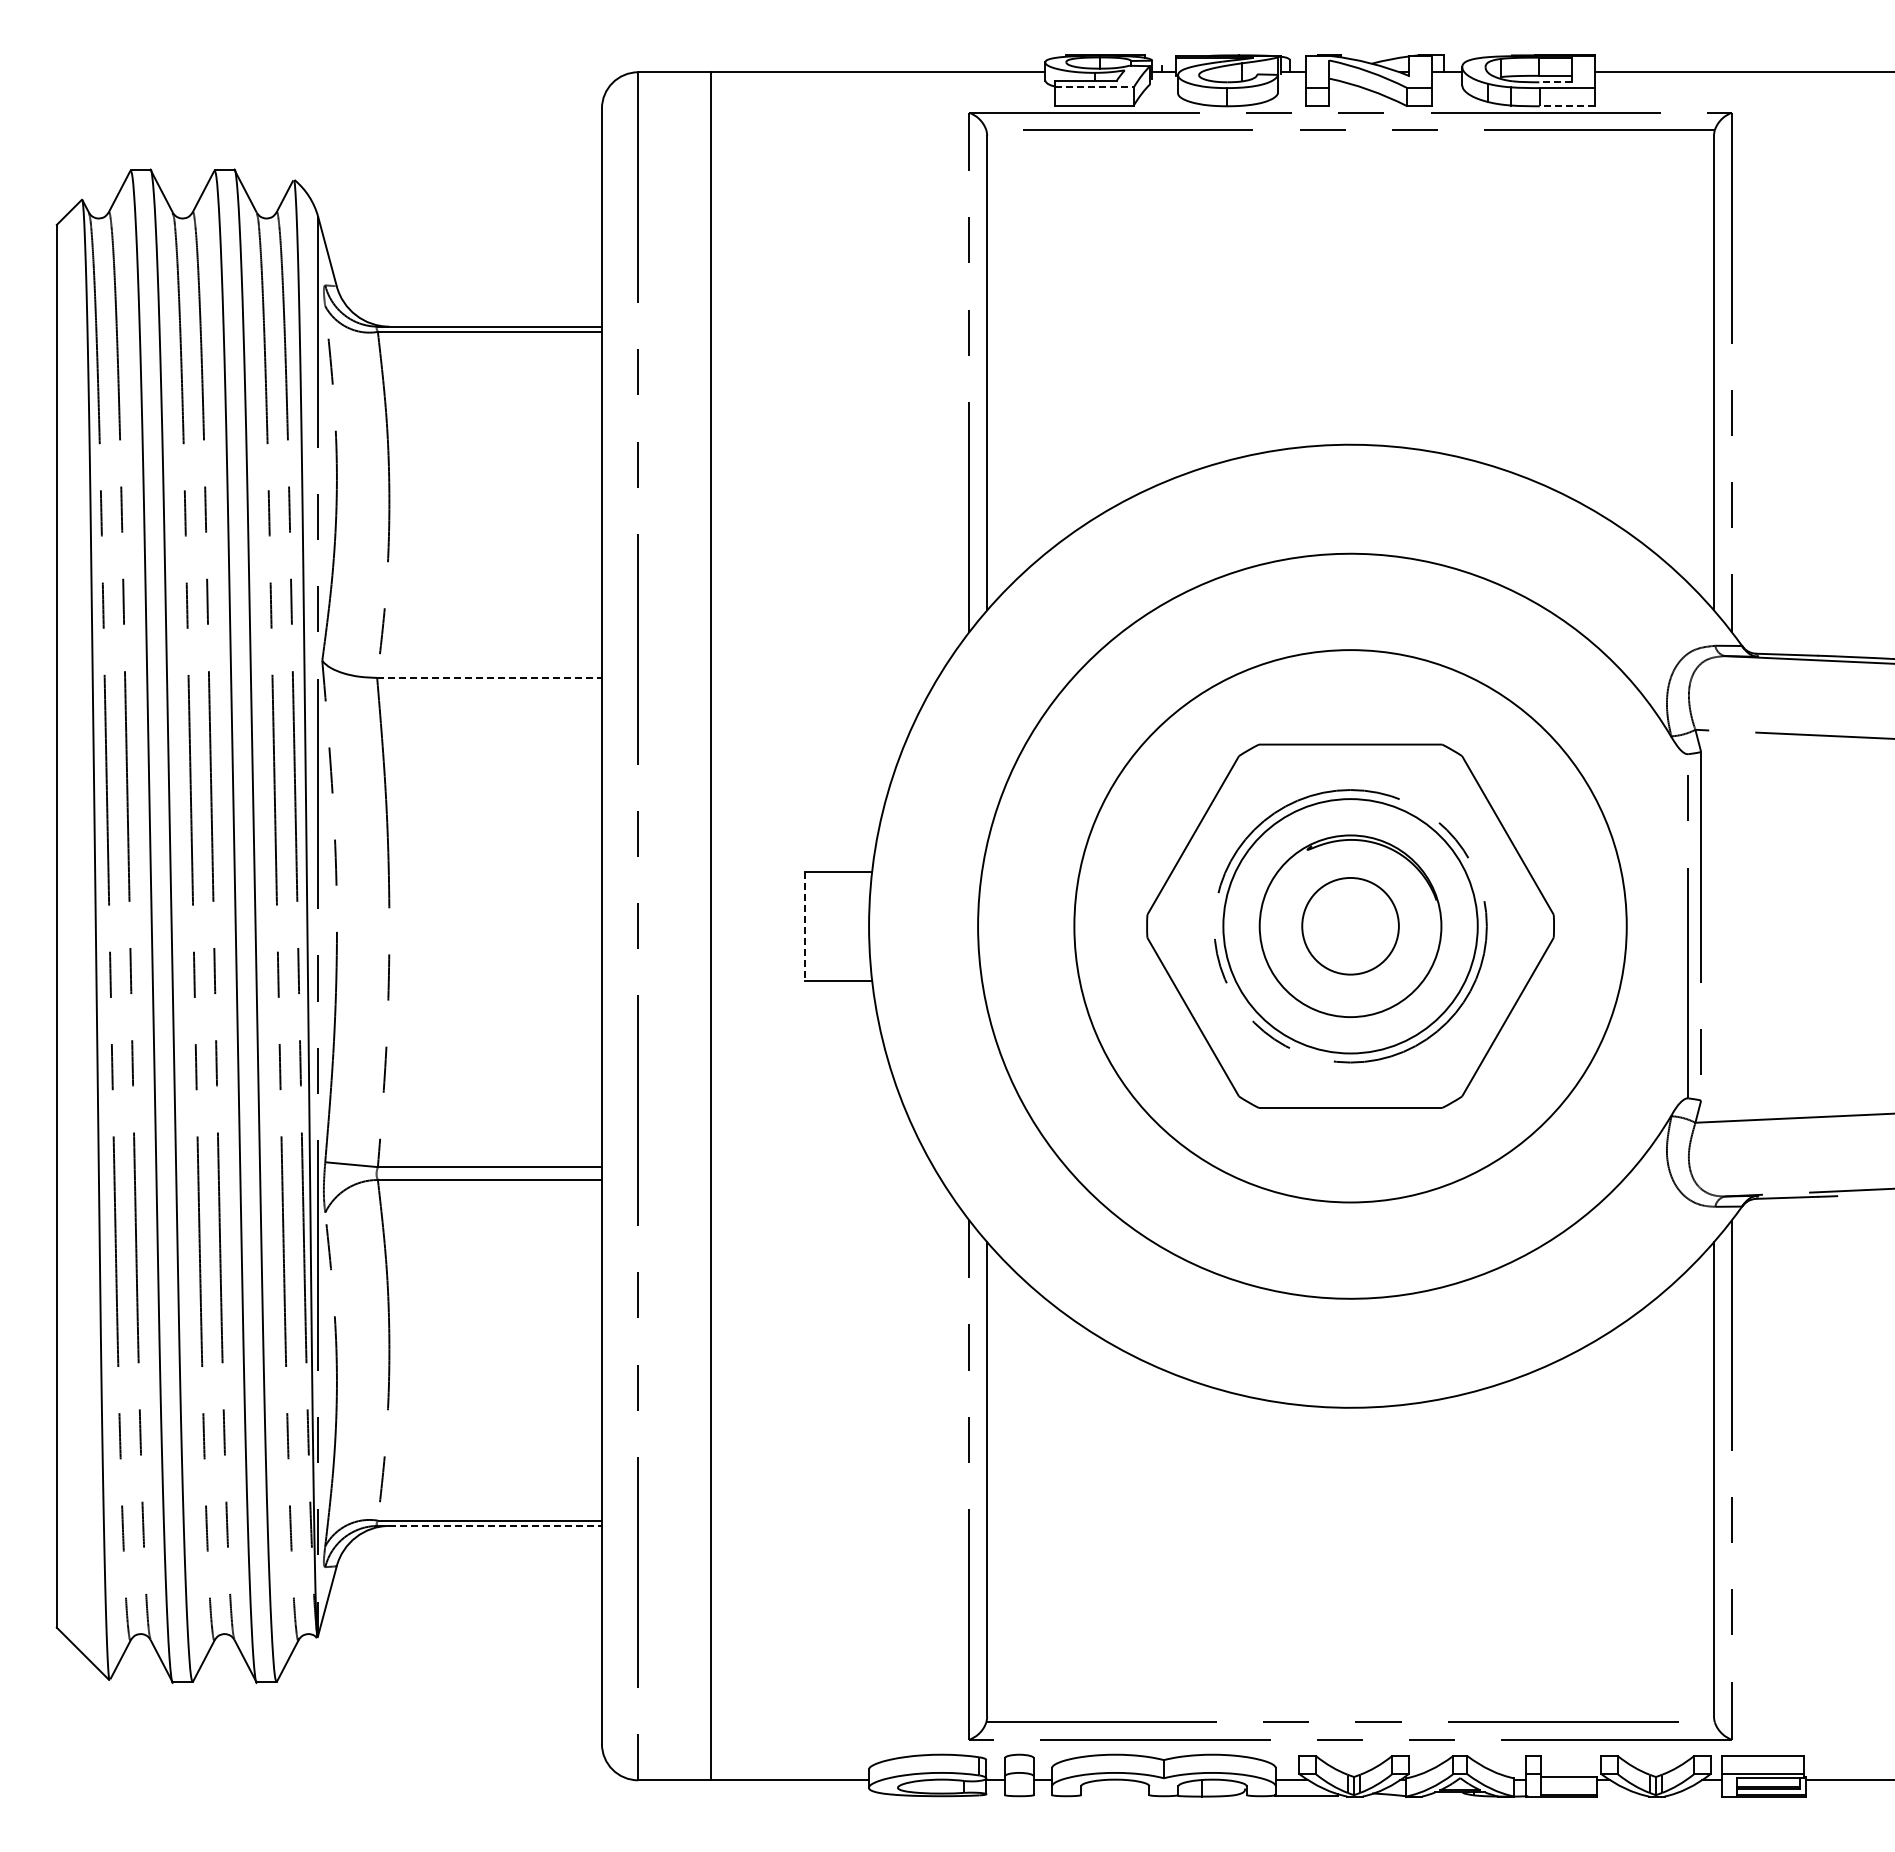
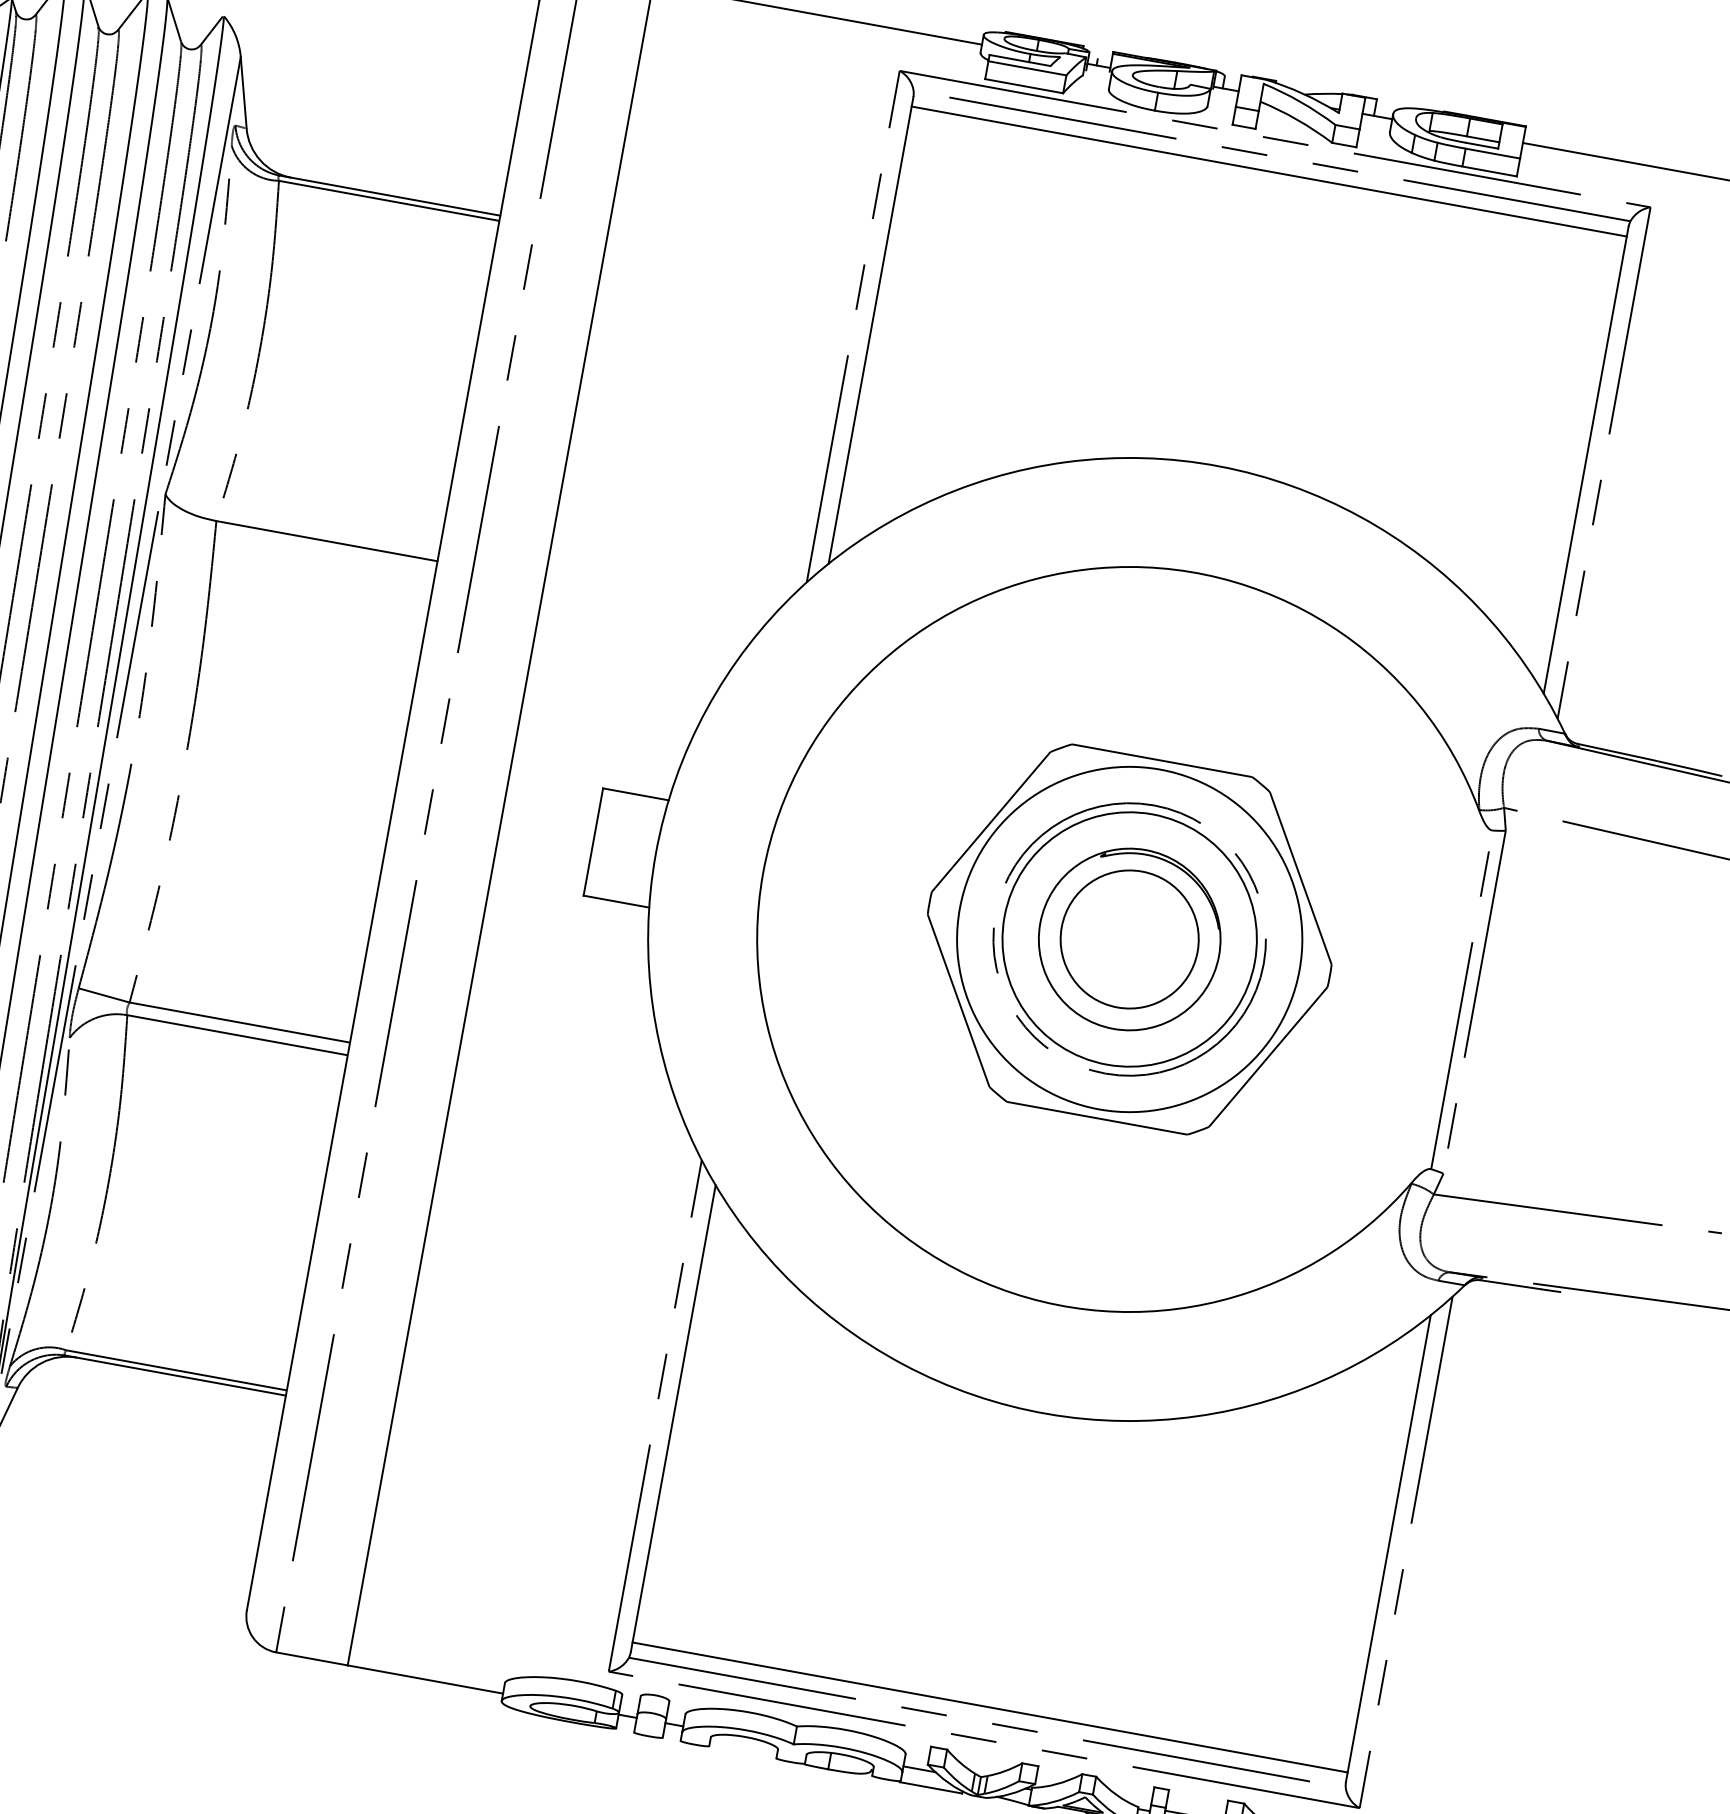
line: (1555, 82) -> (1482, 145), dashed -> solid
line: (1094, 87) -> (1027, 68), dashed -> solid
line: (1567, 106) -> (1489, 171), dashed -> solid
line: (1350, 145) -> (1269, 171), added
line: (490, 677) -> (327, 540), dashed -> solid
circle: (1350, 925) -> (1129, 938), size x0.62
line: (805, 926) -> (593, 842), dashed -> solid
circle: (1350, 926) -> (1129, 939), size x1.43
line: (490, 1525) -> (176, 1375), dashed -> solid
line: (1350, 1706) -> (990, 1707), added

